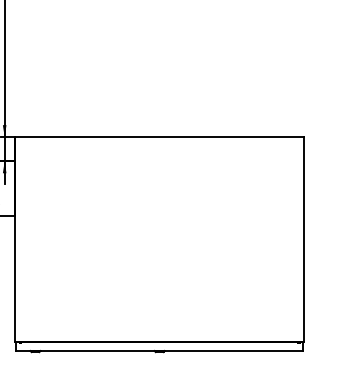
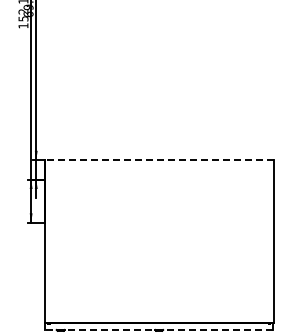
line: (158, 137) -> (158, 160), solid -> dashed
line: (160, 350) -> (159, 329), solid -> dashed

